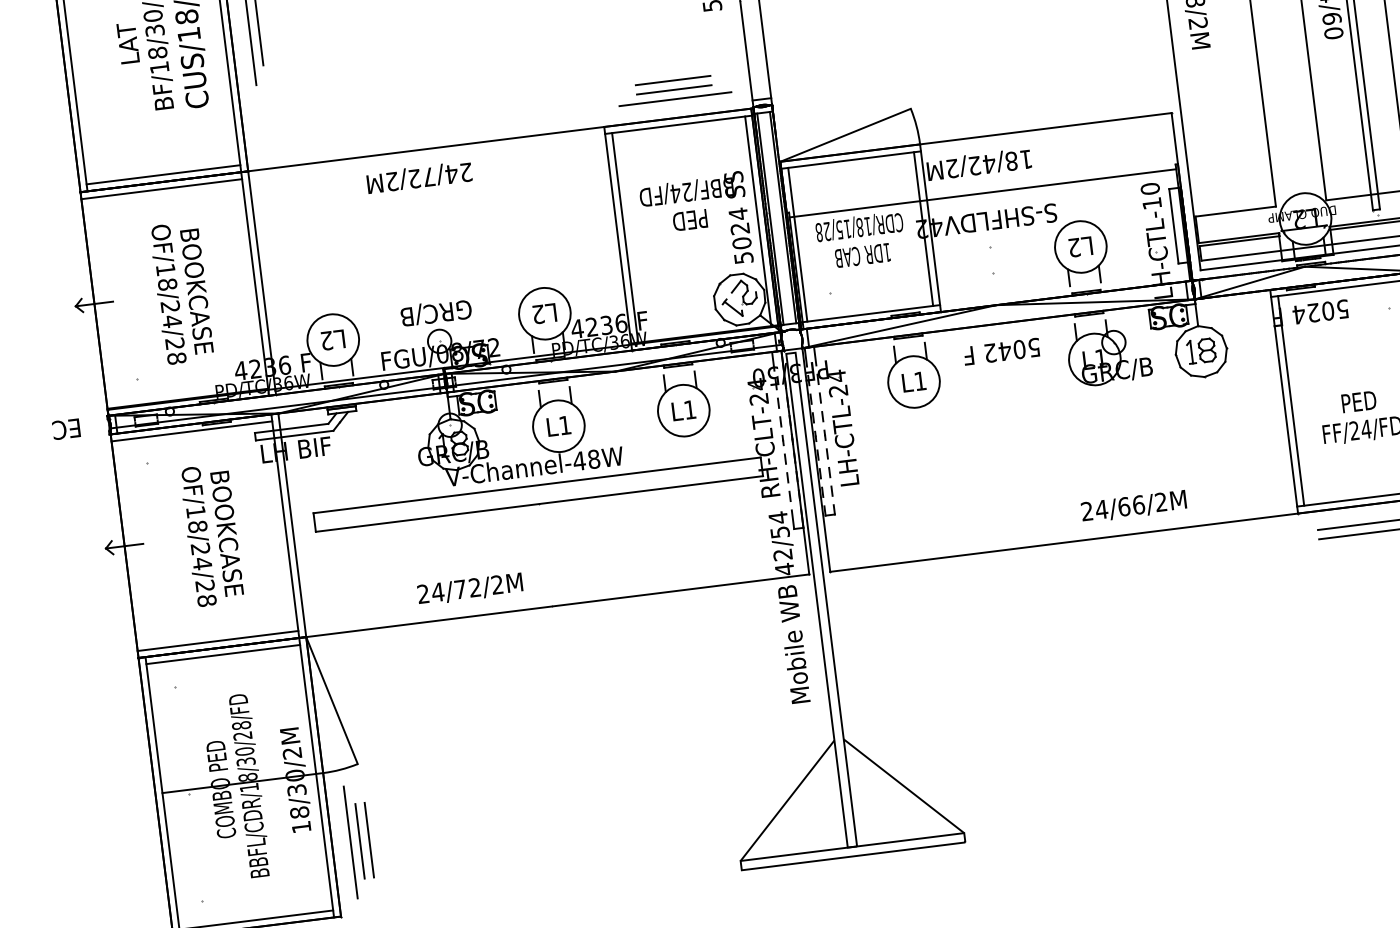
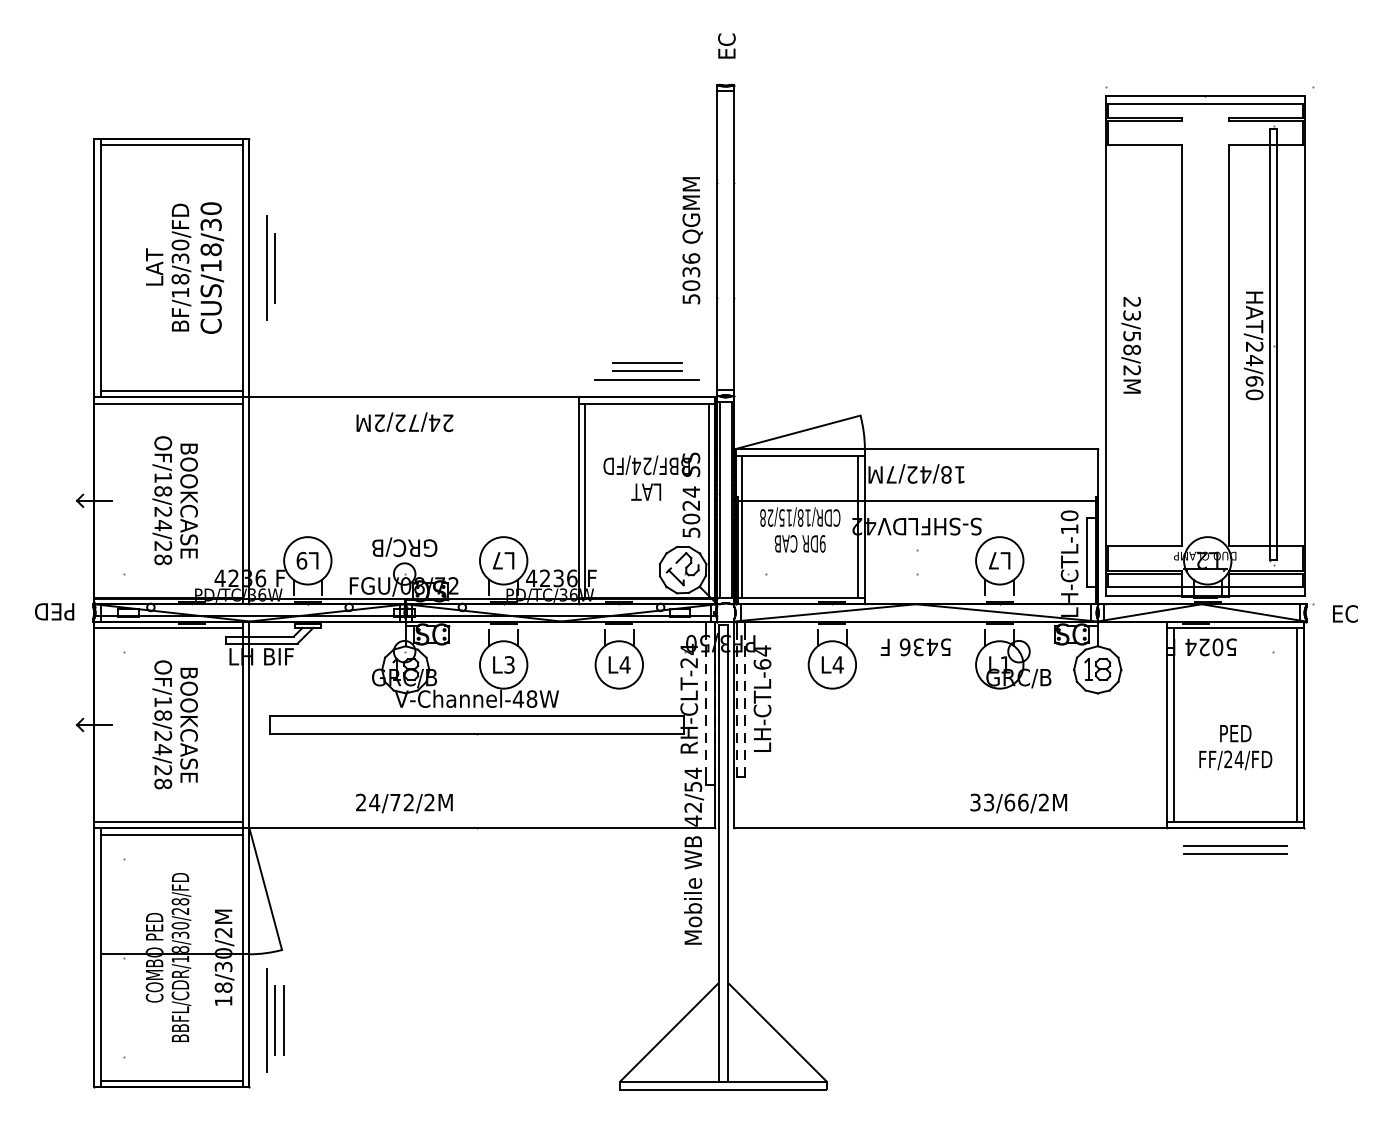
text: (952, 168) -> (891, 474), 18/42/2M -> 18/42/7M
text: (689, 219) -> (646, 491), PED -> LAT
text: (1074, 247) -> (993, 560), L2 -> L7
text: (886, 252) -> (822, 543), 1DR -> 9DR
text: (538, 314) -> (497, 560), L2 -> L7
text: (326, 340) -> (301, 560), L2 -> L9
text: (1004, 351) -> (918, 647), 5042 -> 5436
text: (919, 380) -> (837, 664), L1 -> L4
text: (838, 390) -> (762, 664), LH-CTL-24 -> LH-CTL-64
text: (689, 409) -> (624, 664), L1 -> L4
text: (565, 424) -> (509, 664), L1 -> L3
text: (66, 428) -> (54, 611), EC -> PED
text: (1094, 510) -> (982, 802), 24/66/2M -> 33/66/2M

